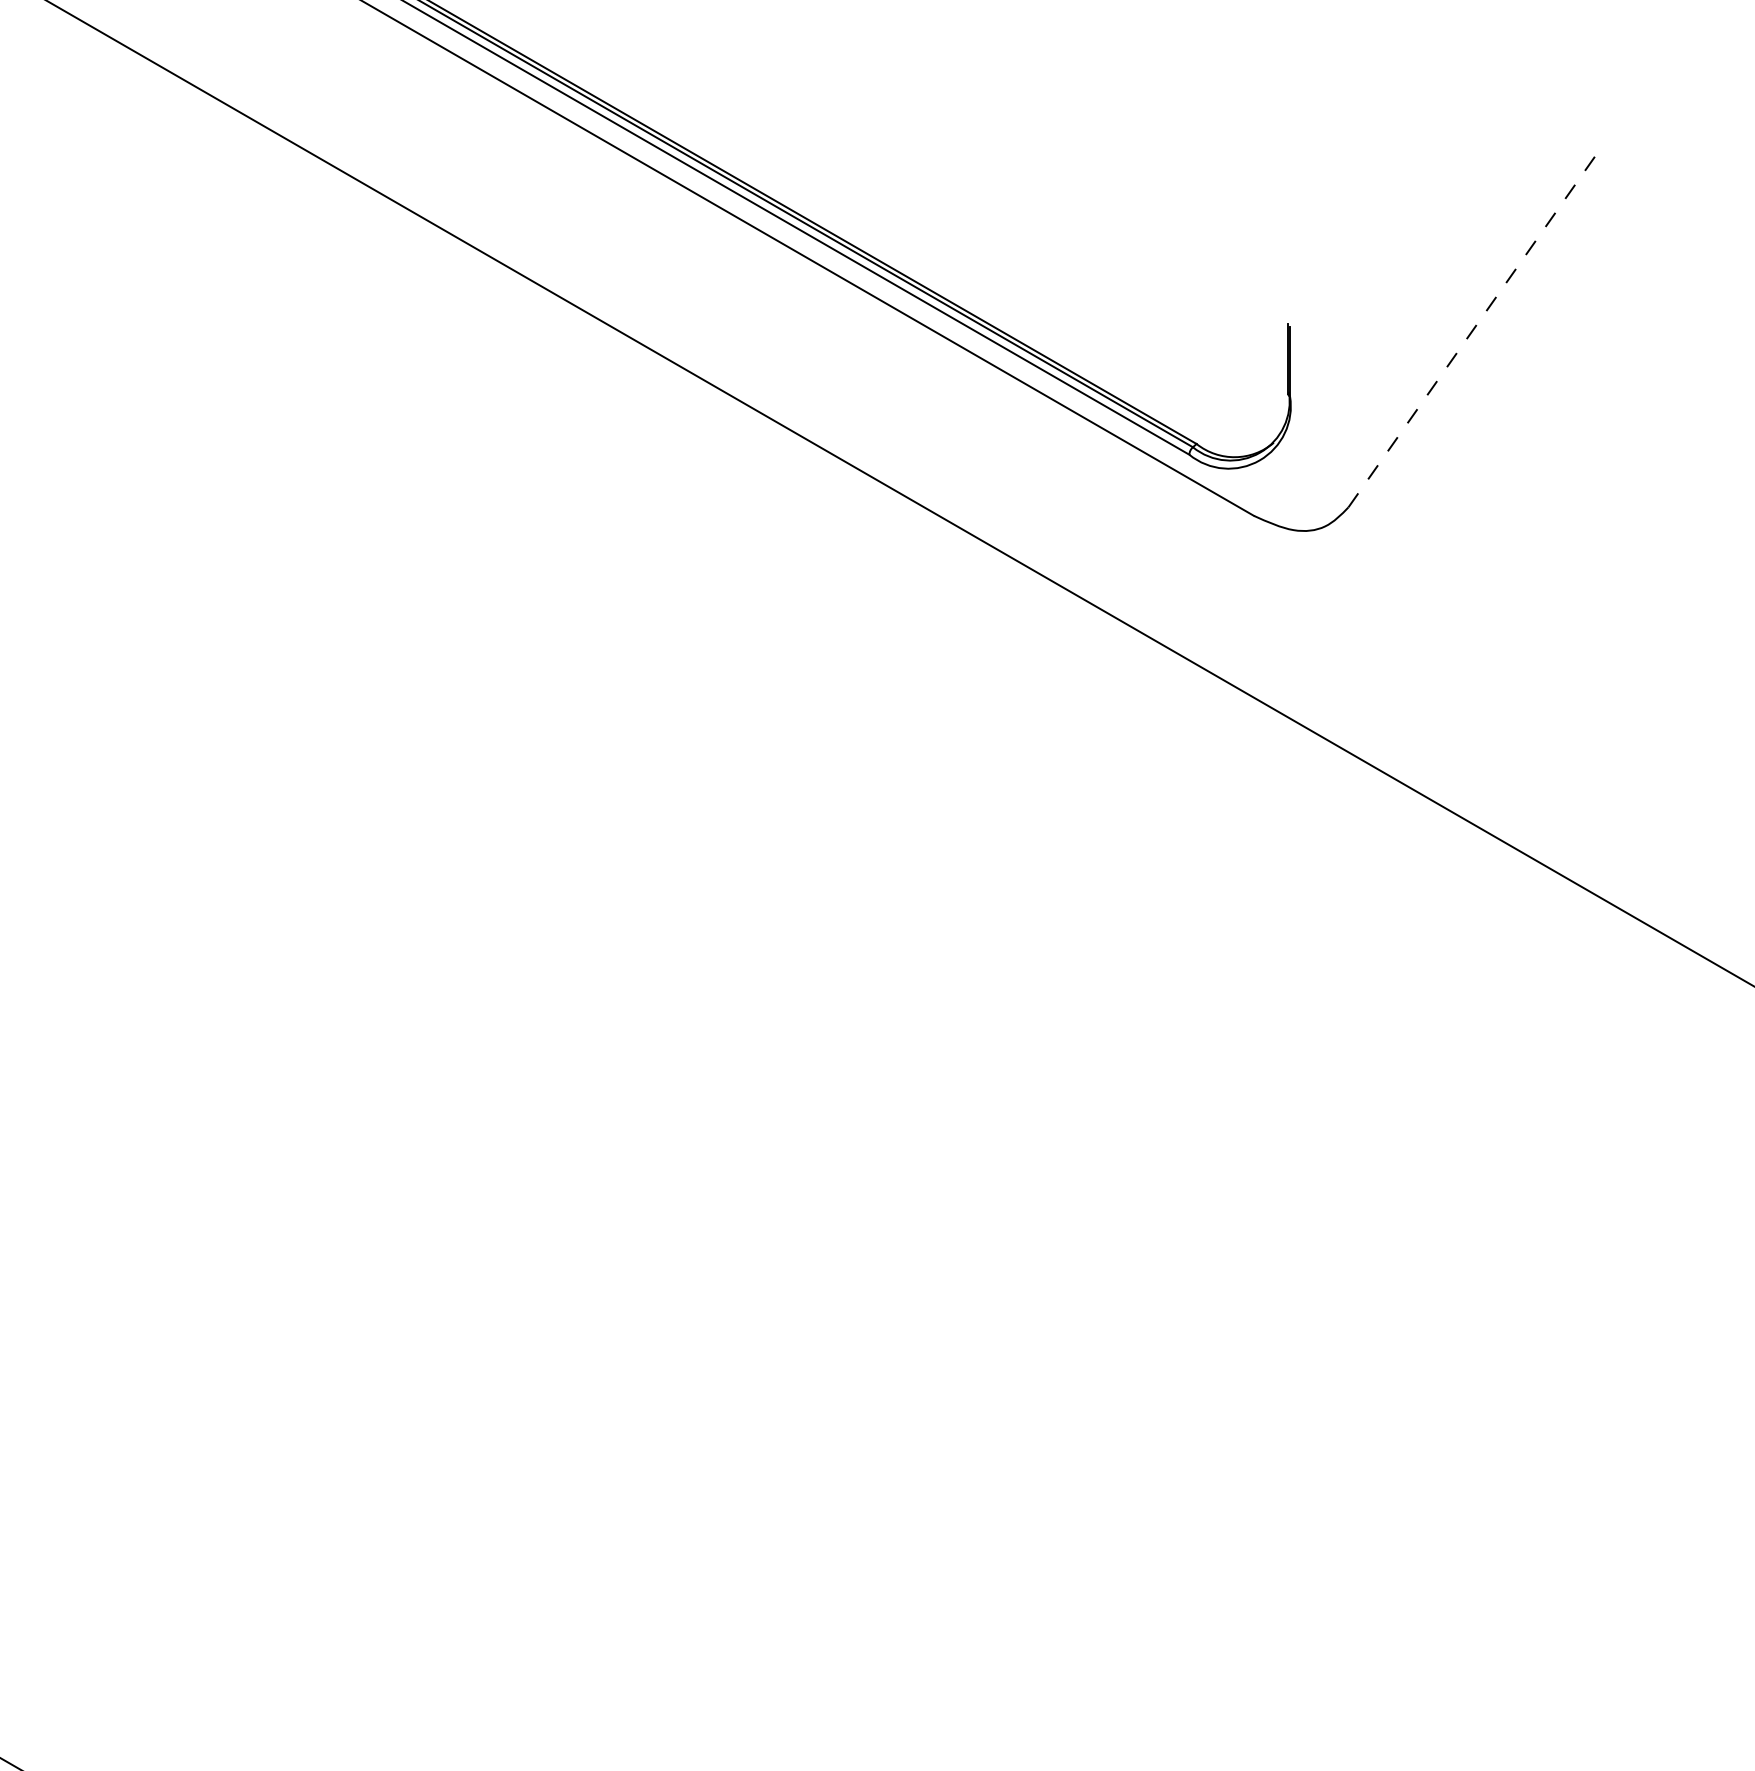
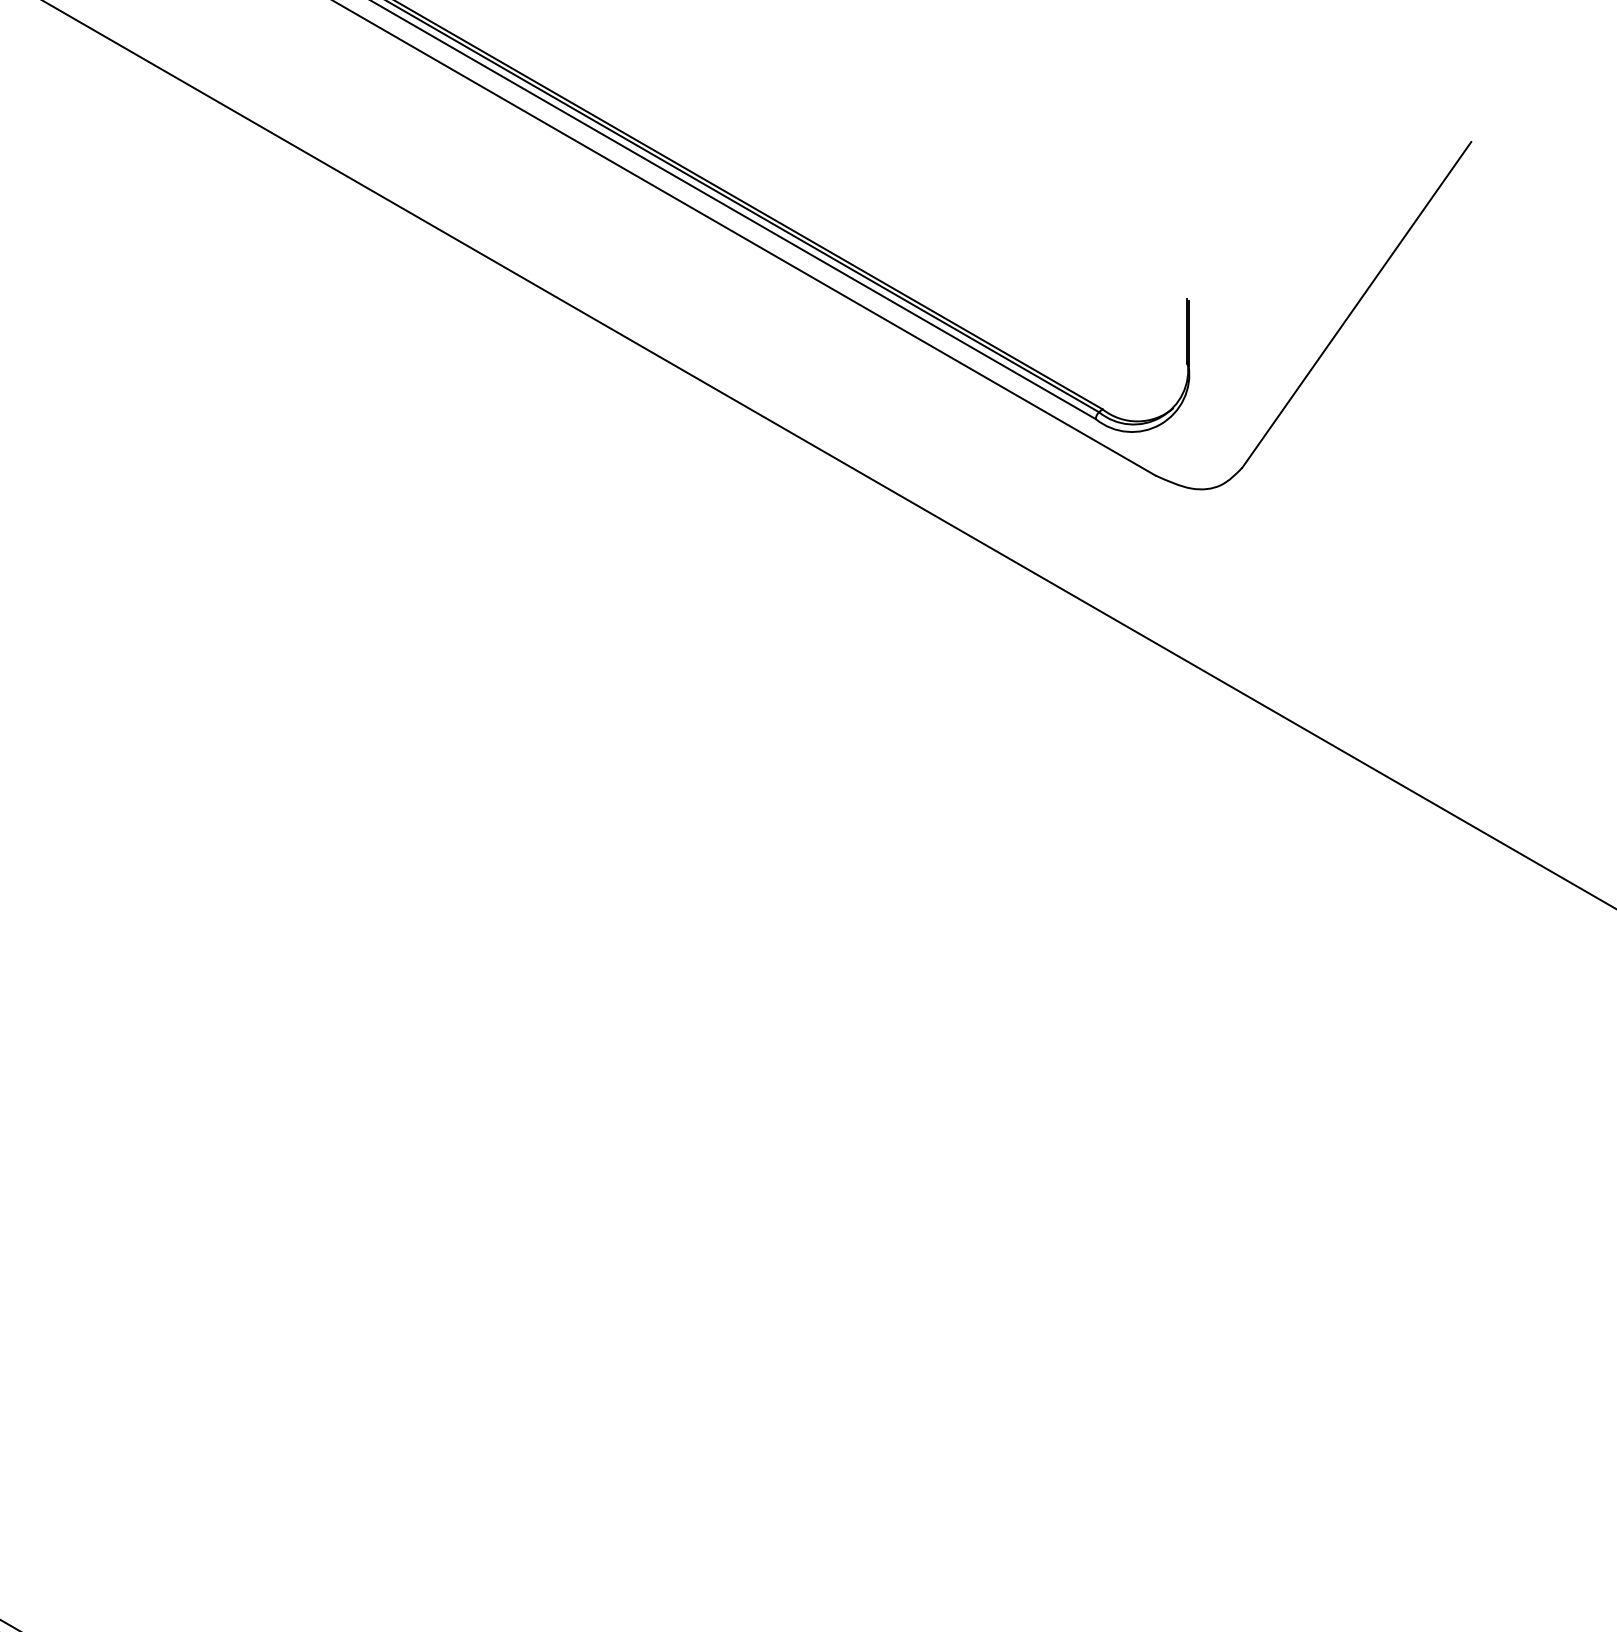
line: (1472, 330) -> (1356, 304), dashed -> solid

